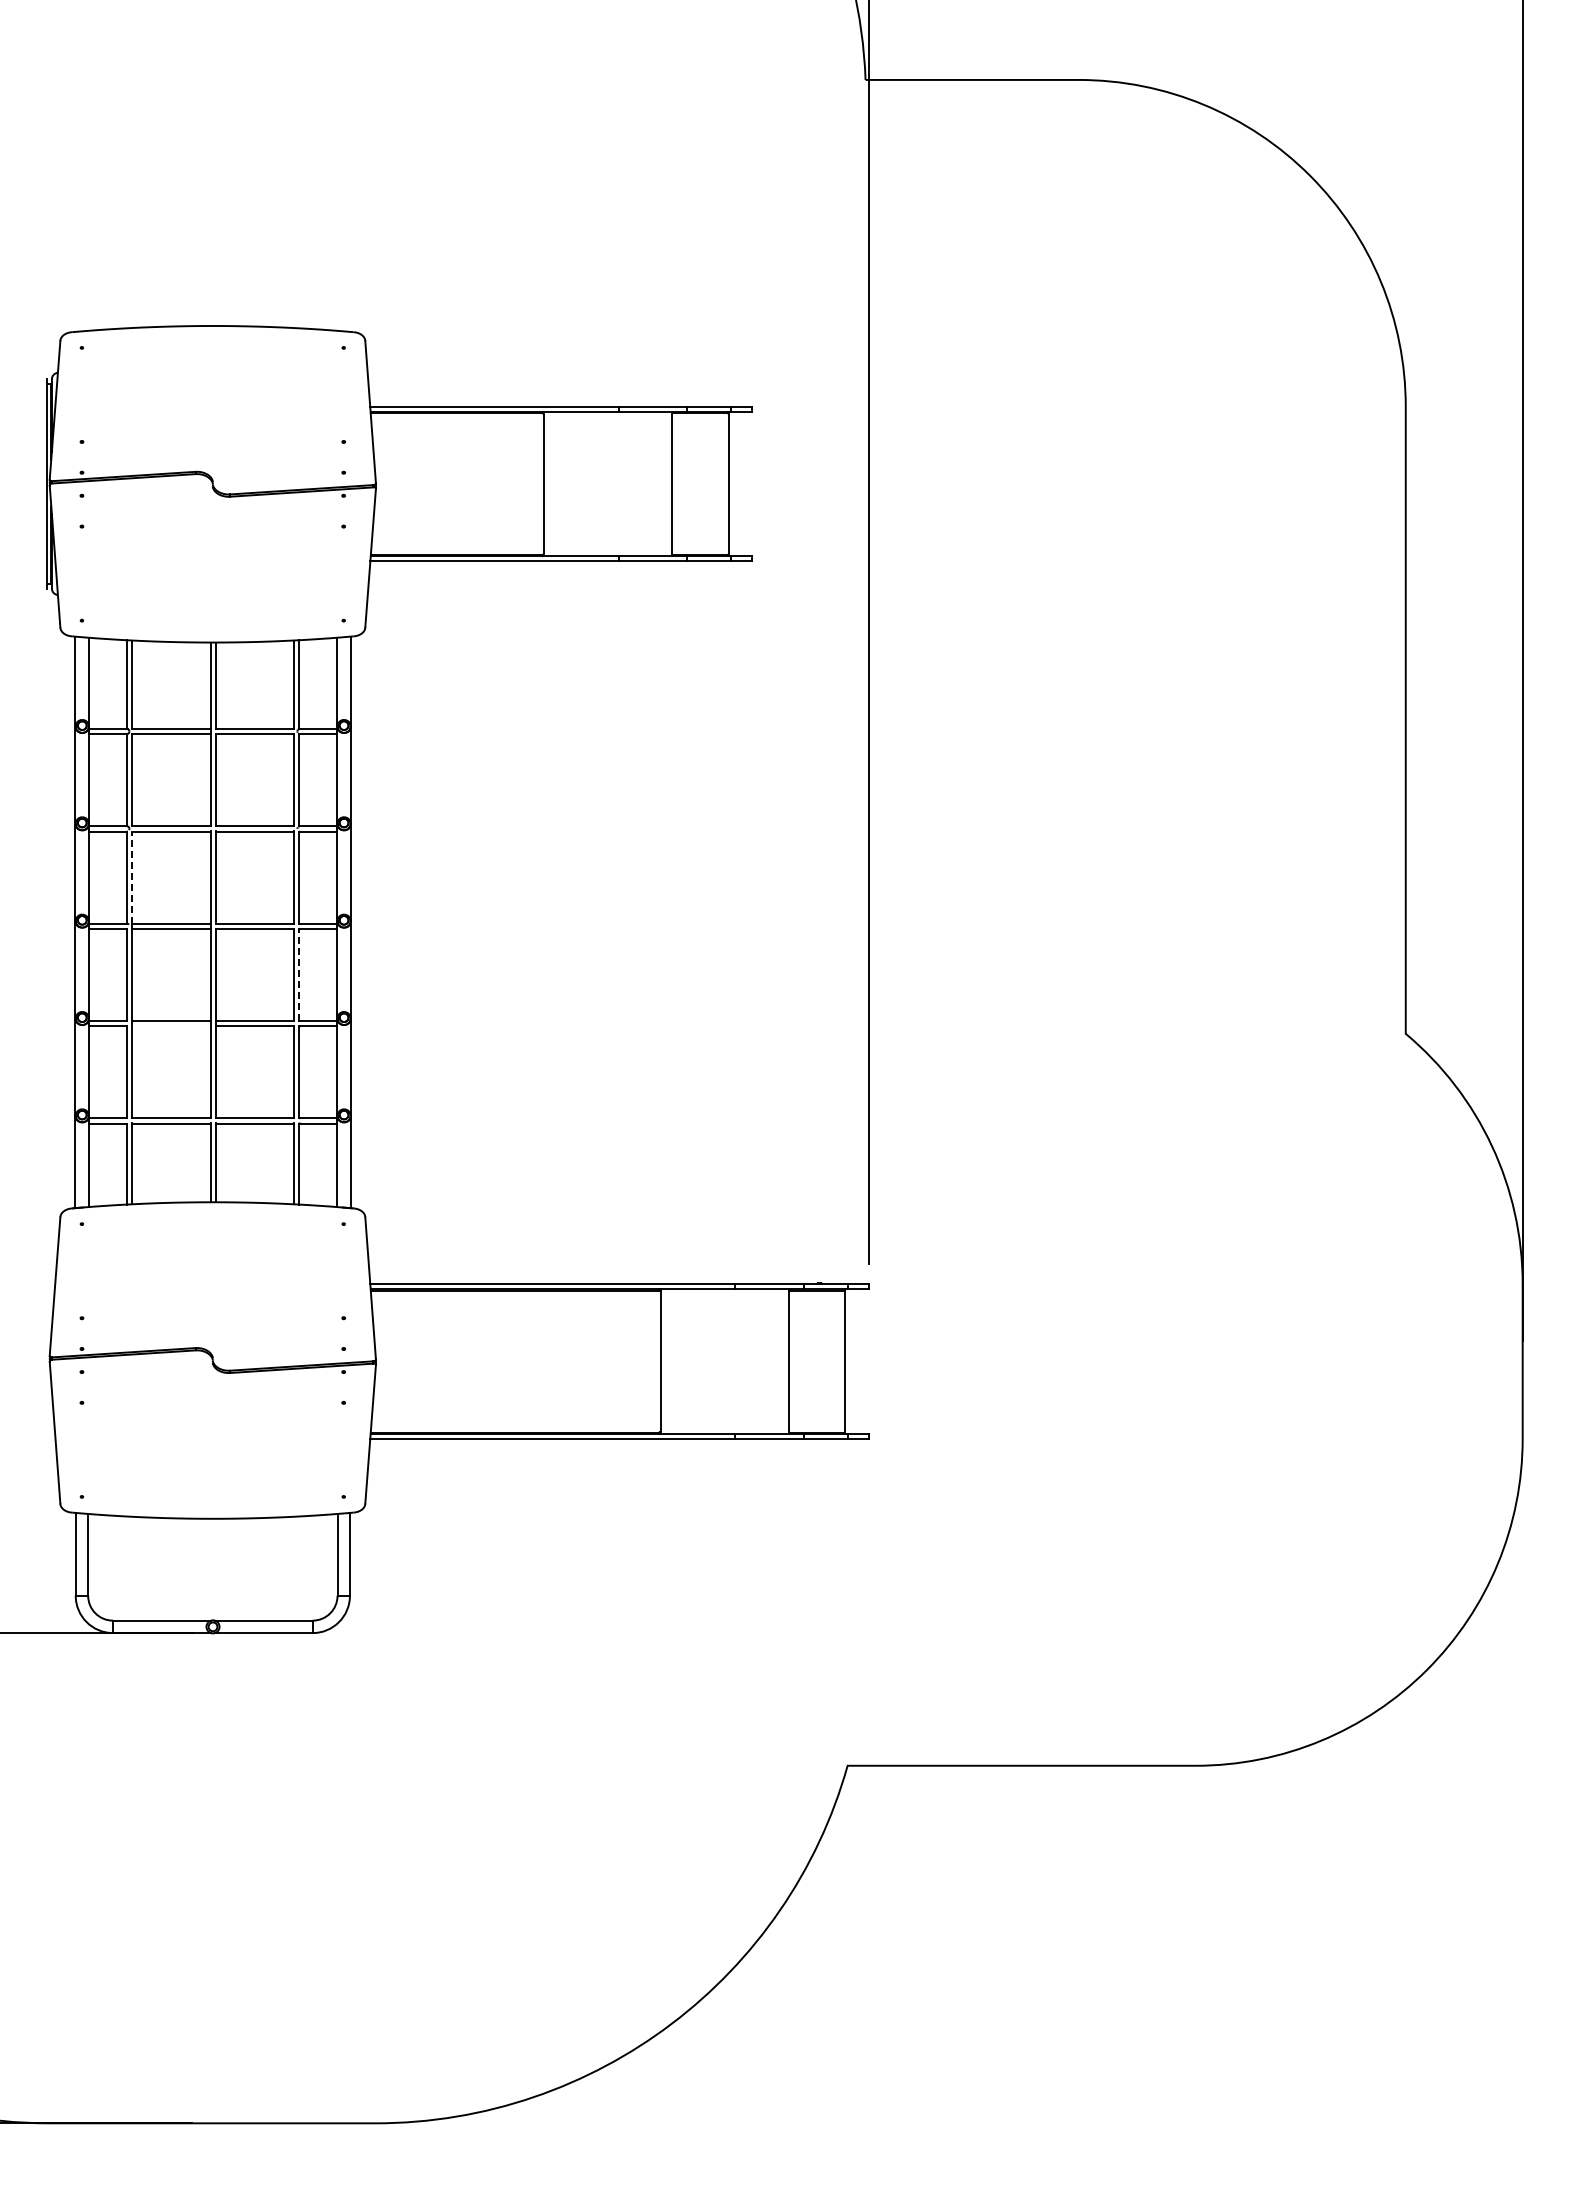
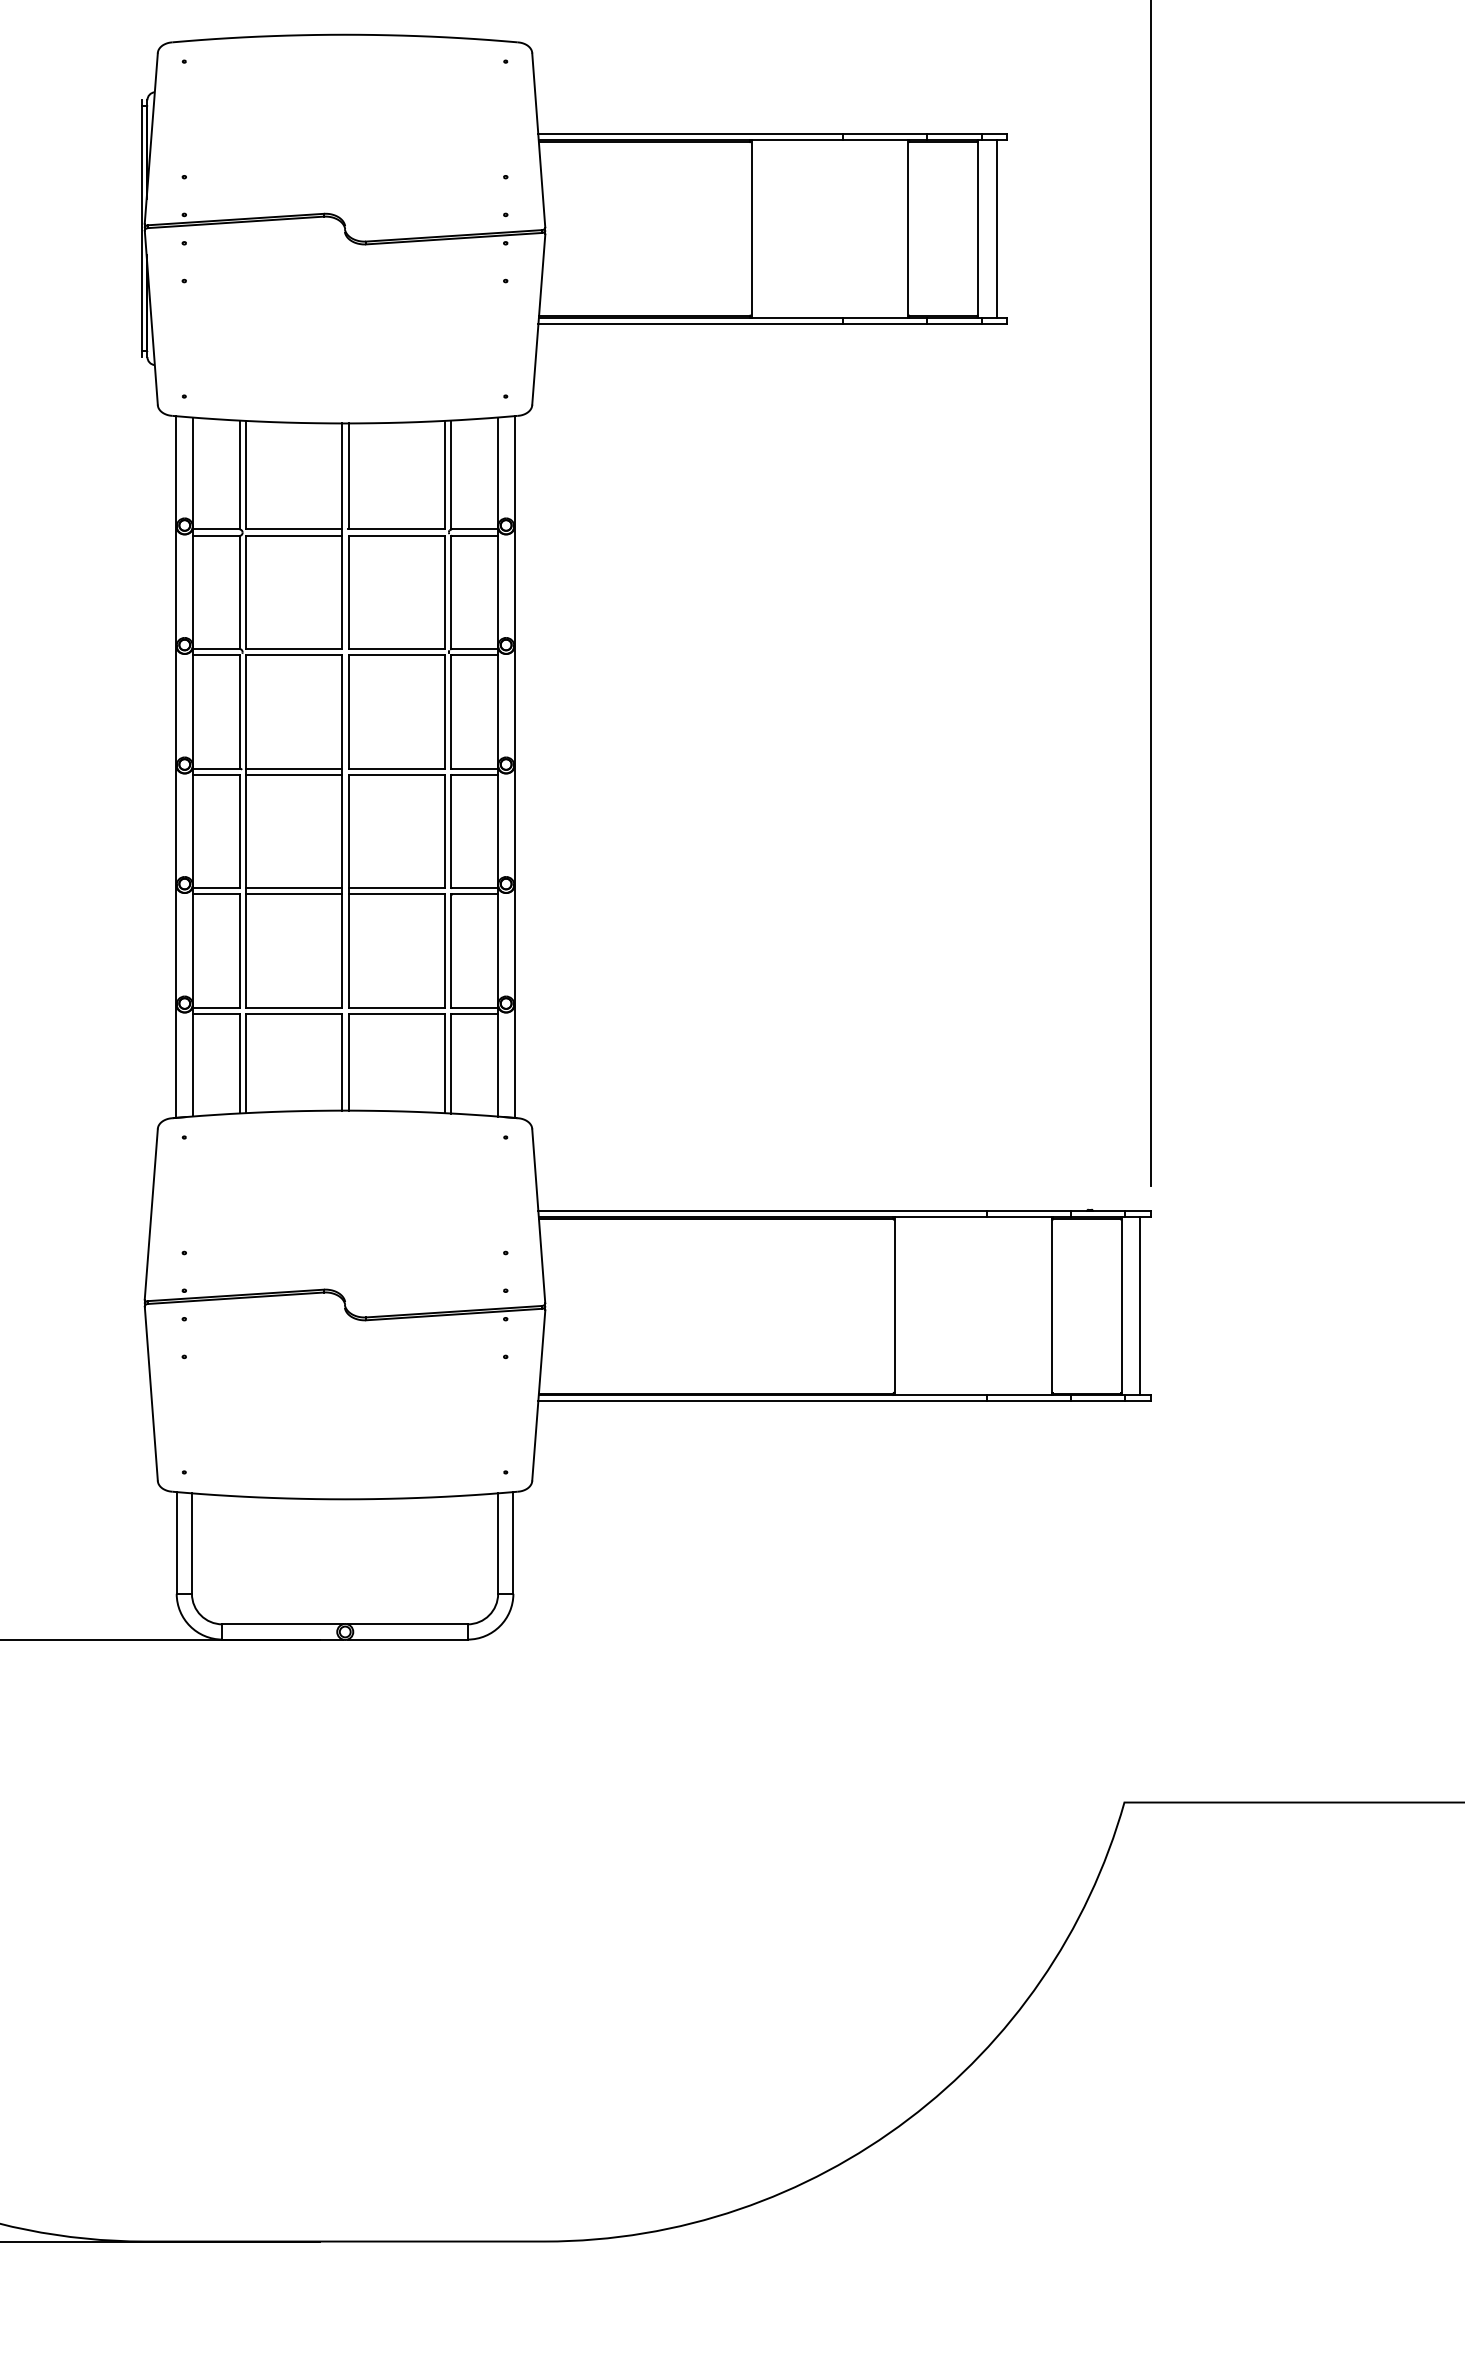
line: (743, 483) -> (996, 228), added
line: (132, 877) -> (246, 711), dashed -> solid
line: (299, 974) -> (451, 831), dashed -> solid
line: (171, 1026) -> (294, 894), added
line: (860, 1361) -> (1140, 1306), added

